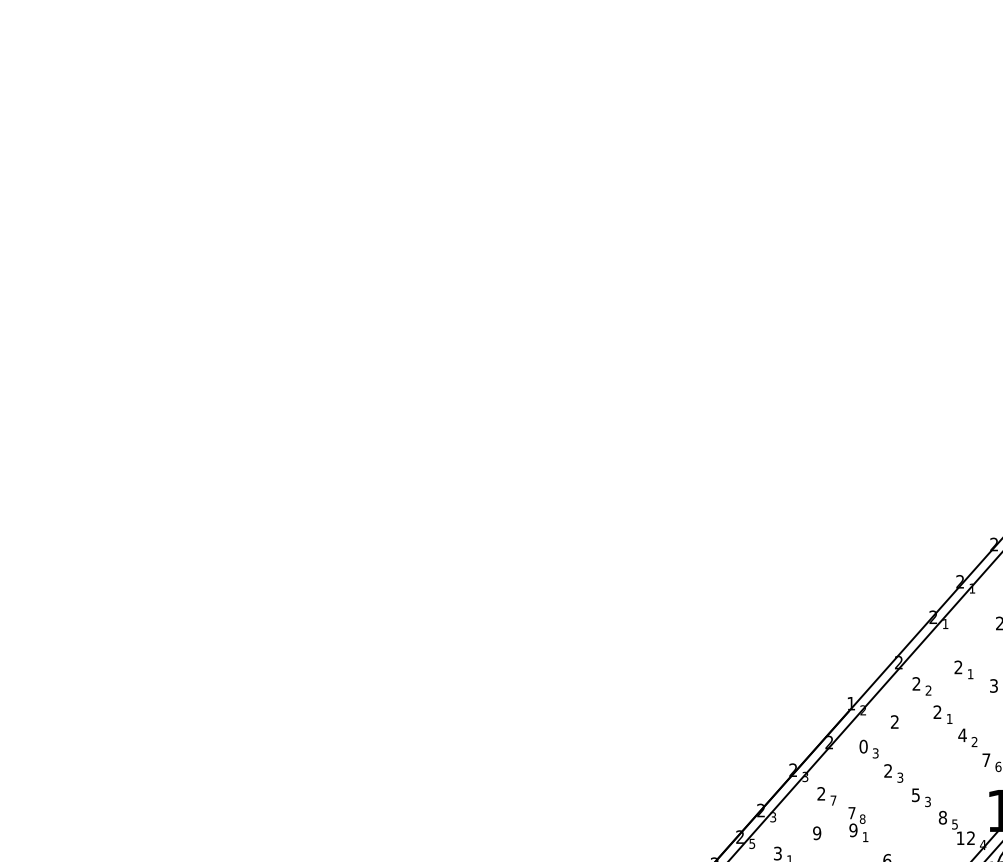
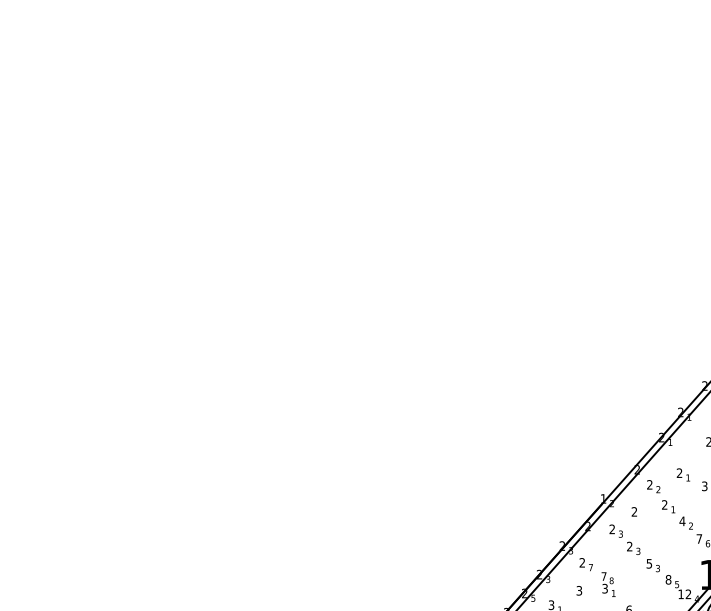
text: (863, 746) -> (612, 529), 0 -> 2
text: (852, 830) -> (604, 588), 9 -> 3
text: (817, 832) -> (579, 590), 9 -> 3

